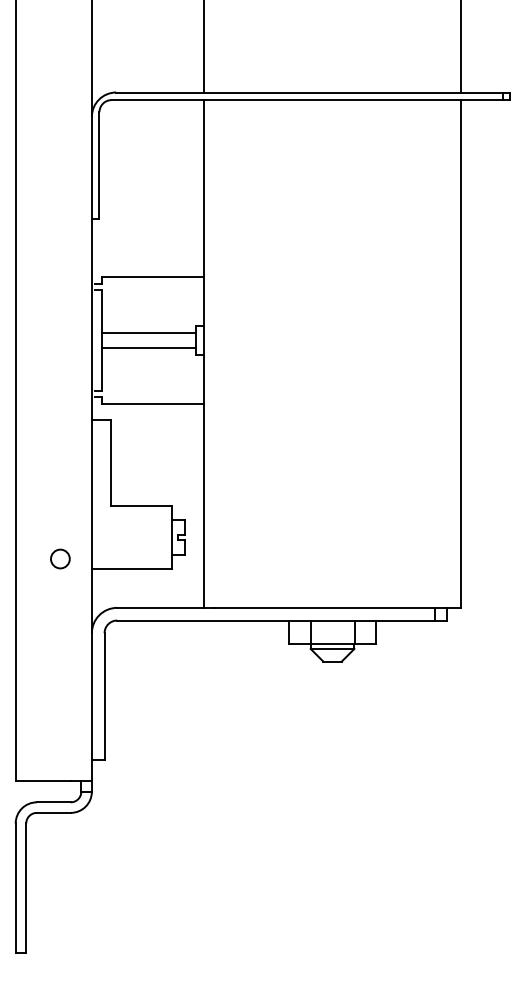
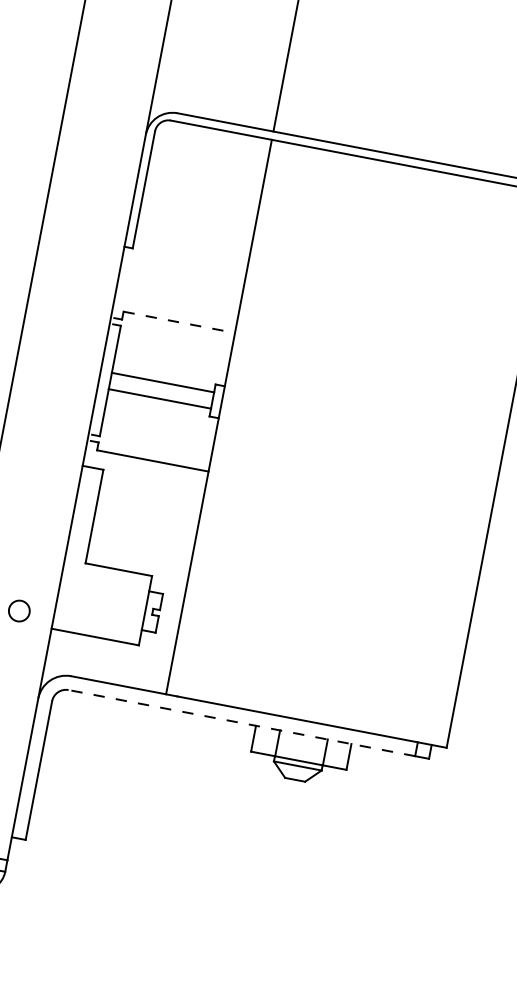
line: (153, 276) -> (179, 321), solid -> dashed
line: (275, 620) -> (241, 722), solid -> dashed

